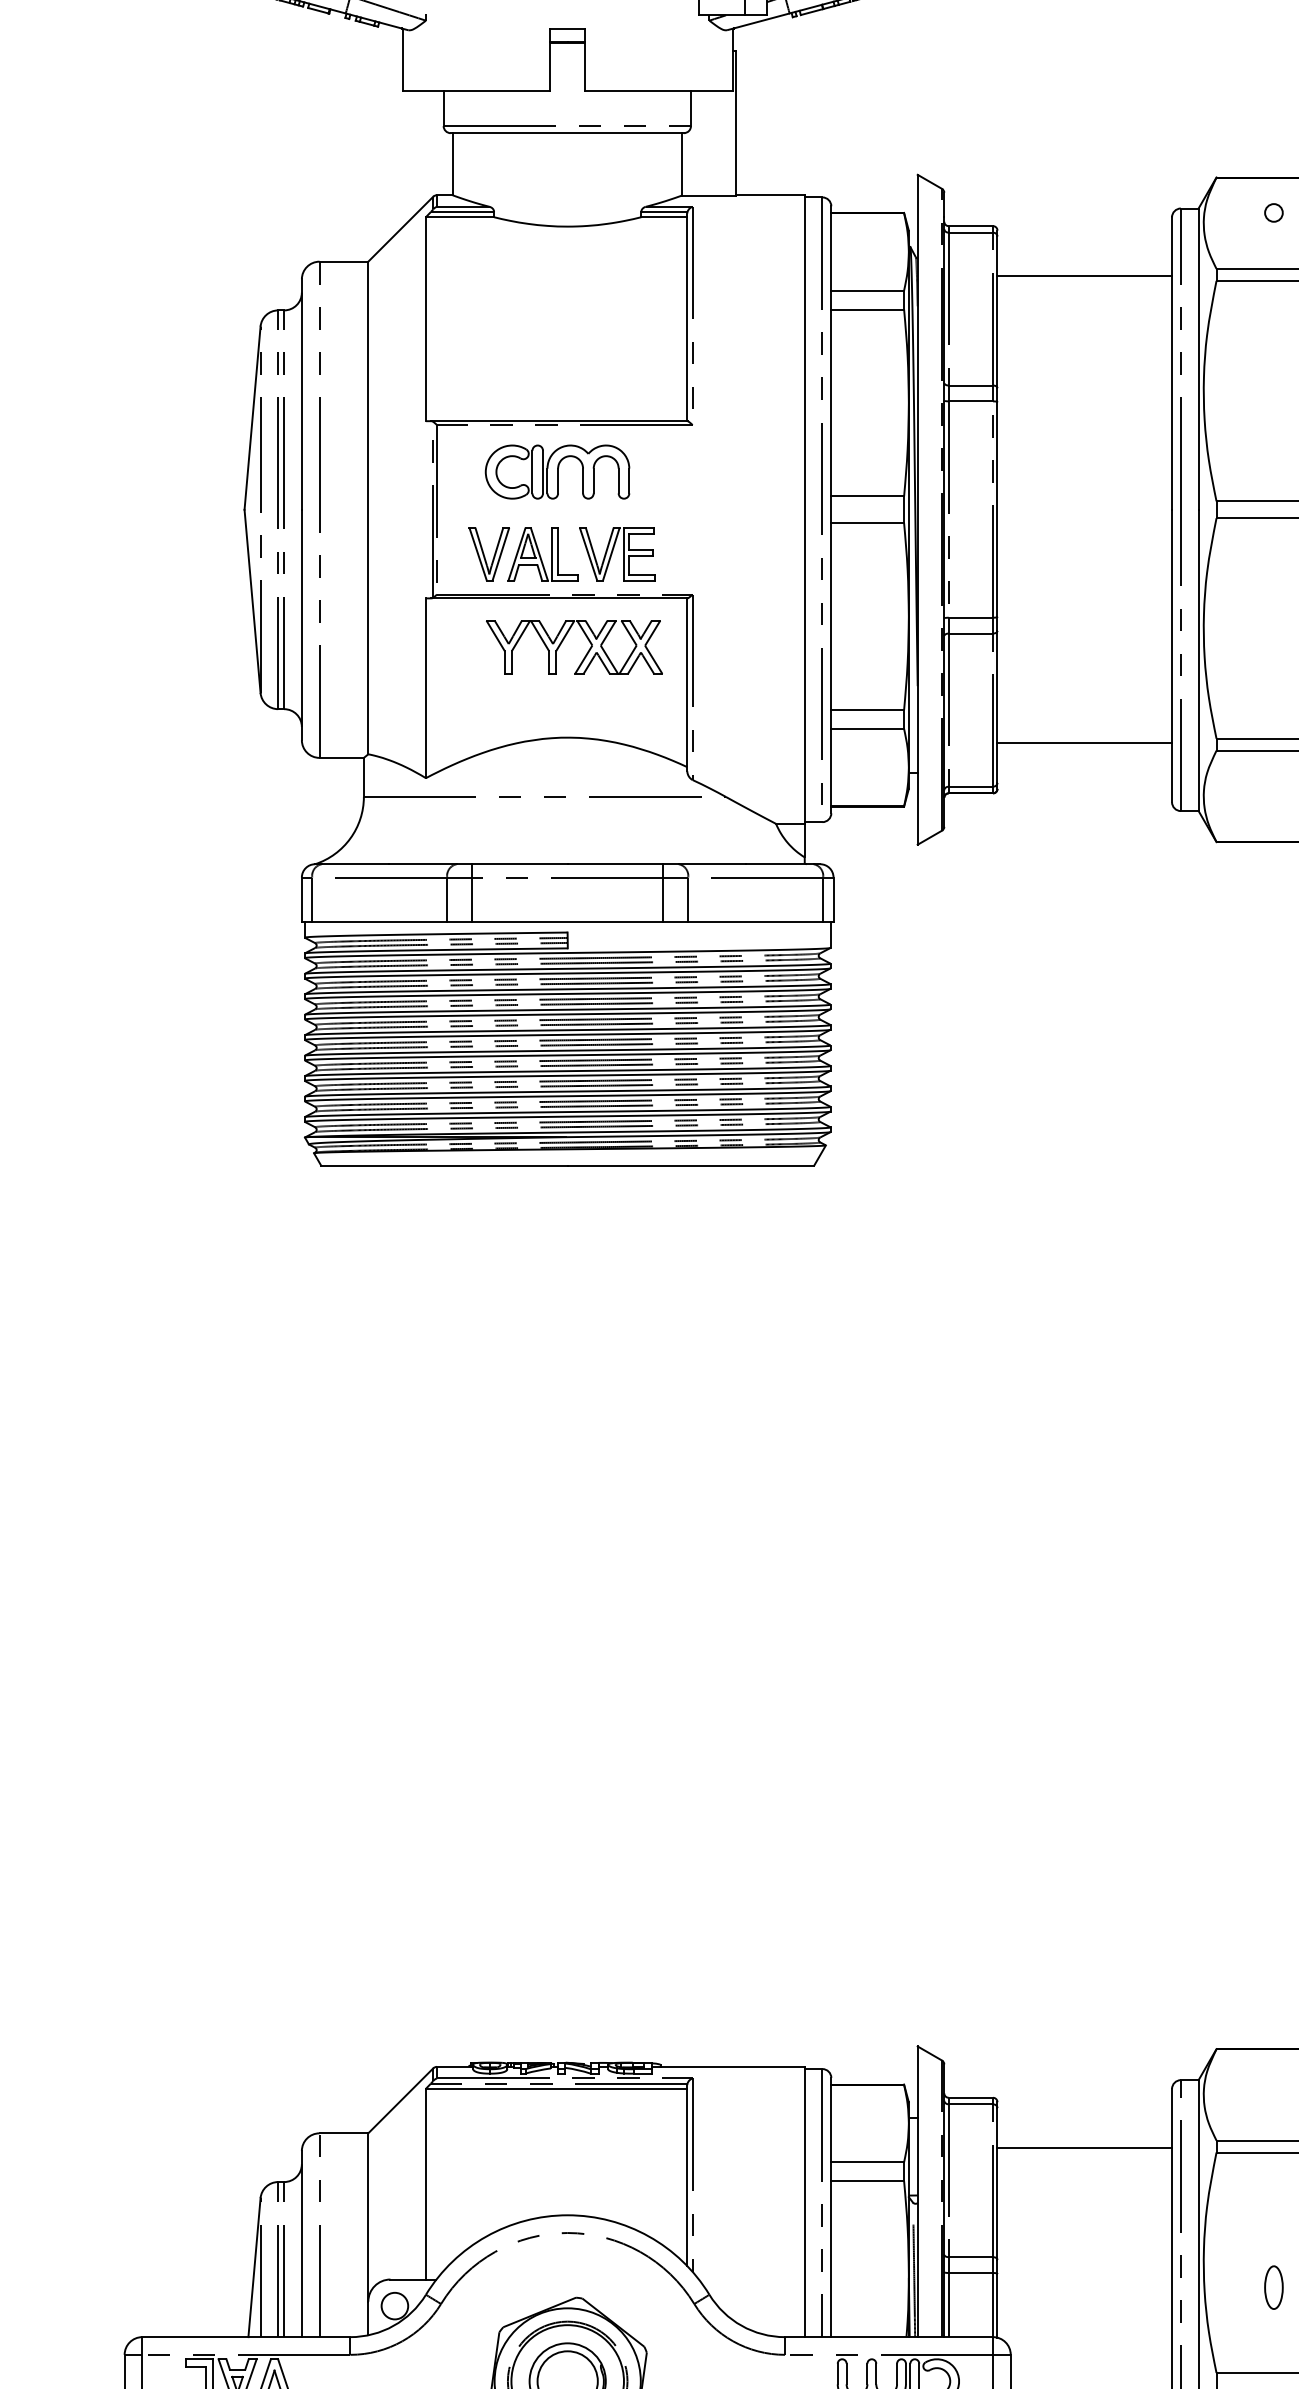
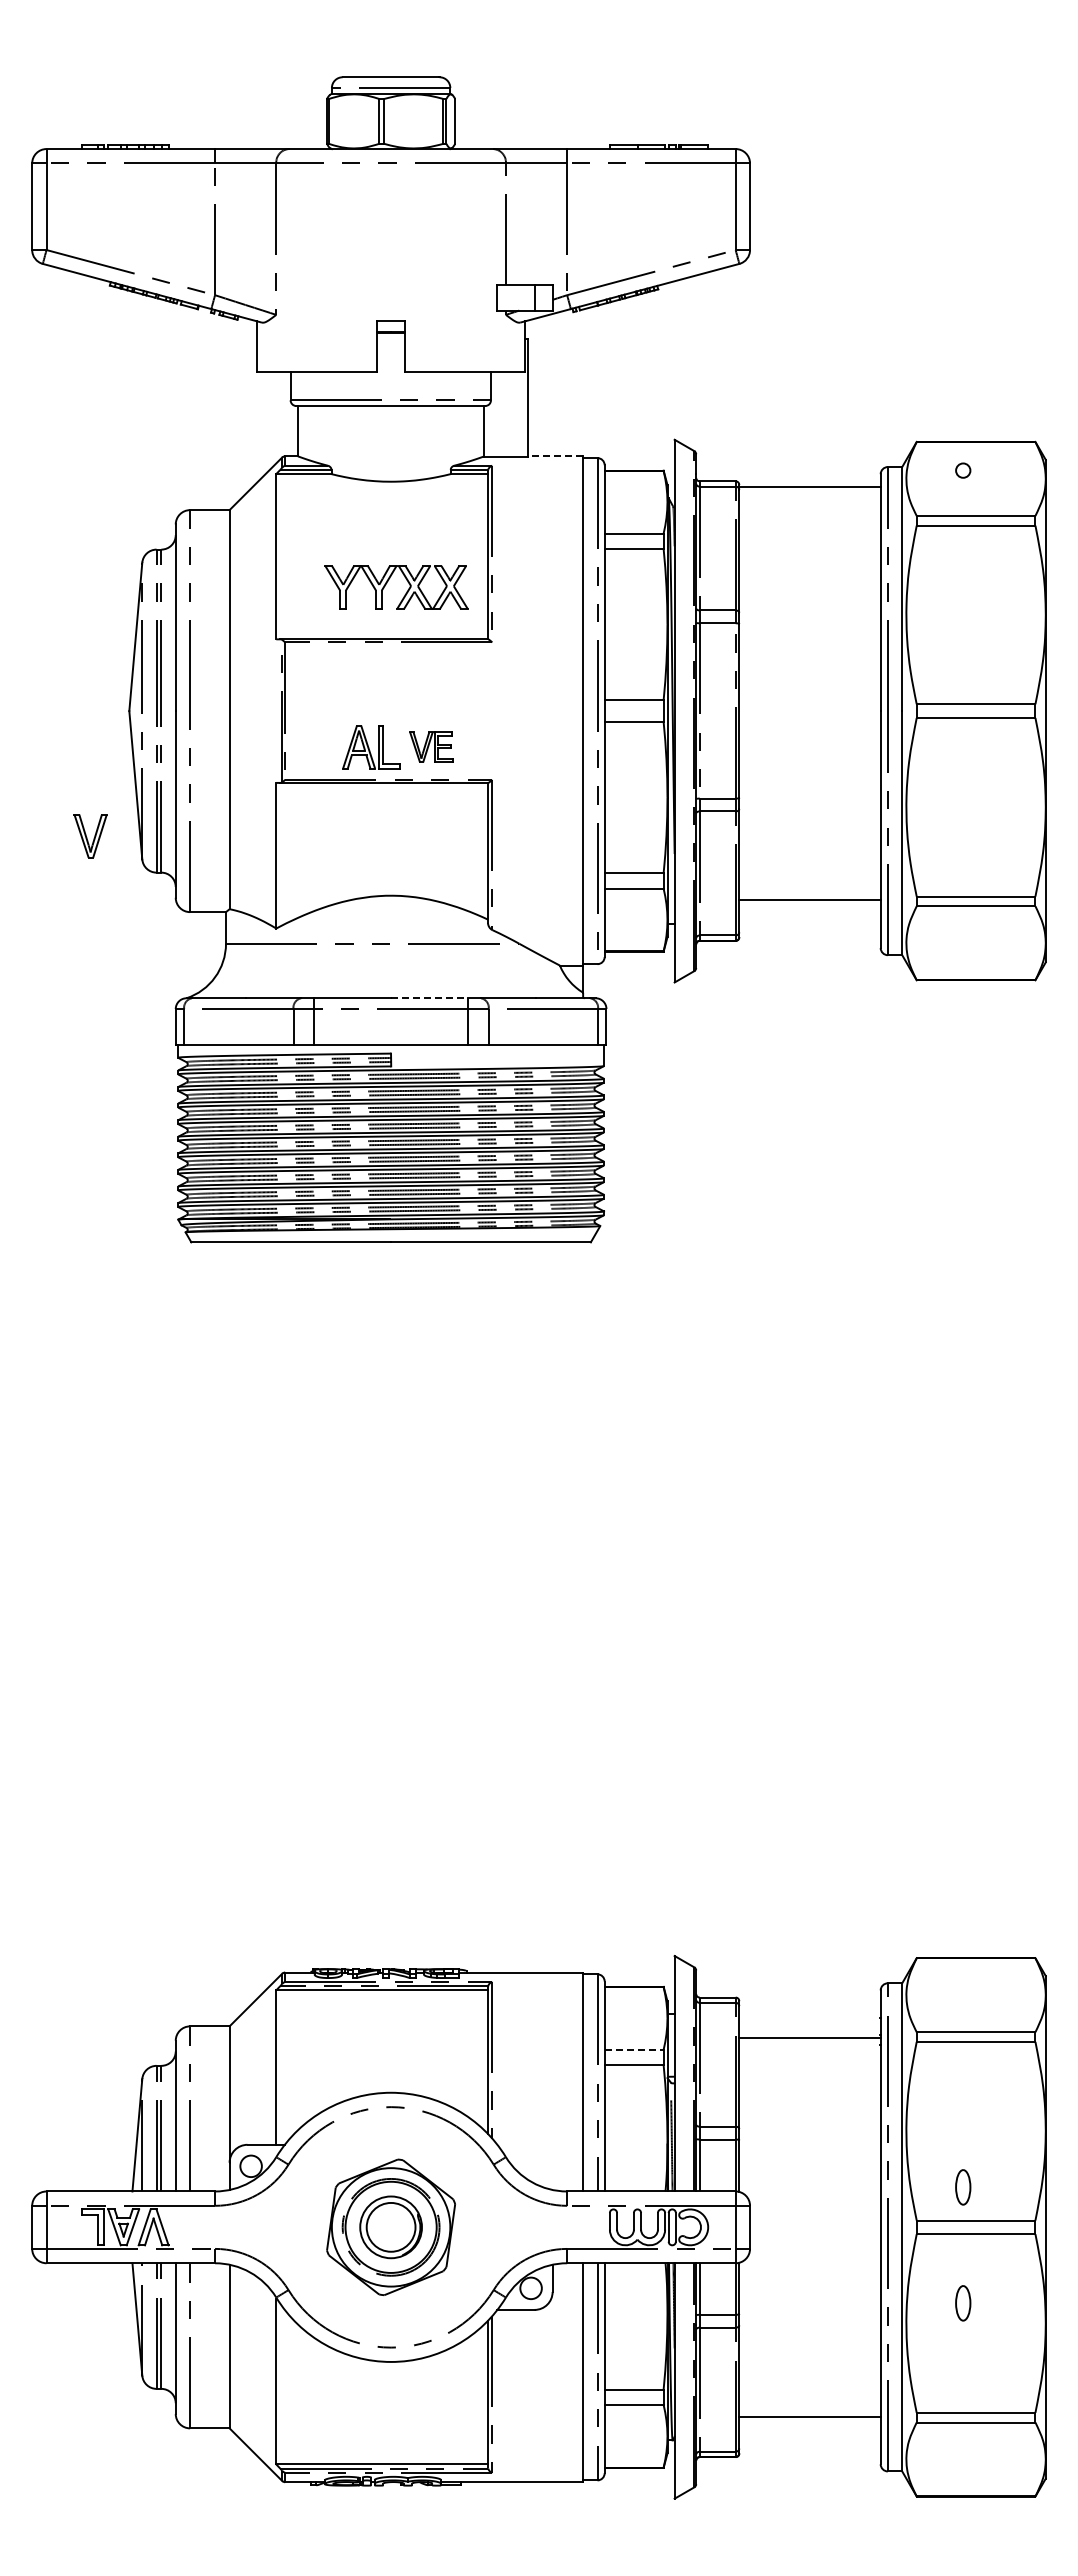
line: (770, 195) -> (555, 456), solid -> dashed
line: (1084, 275) -> (809, 486), moved
part: (557, 471) -> (382, 680), removed
part: (489, 554) -> (90, 836), moved
part: (617, 554) -> (431, 747), size x0.7
part: (563, 642) -> (387, 583), moved
line: (615, 864) -> (429, 998), solid -> dashed
line: (868, 2161) -> (634, 2049), solid -> dashed
part: (1274, 2287) -> (963, 2187), moved

